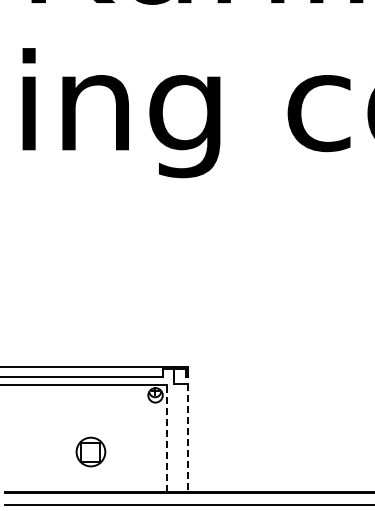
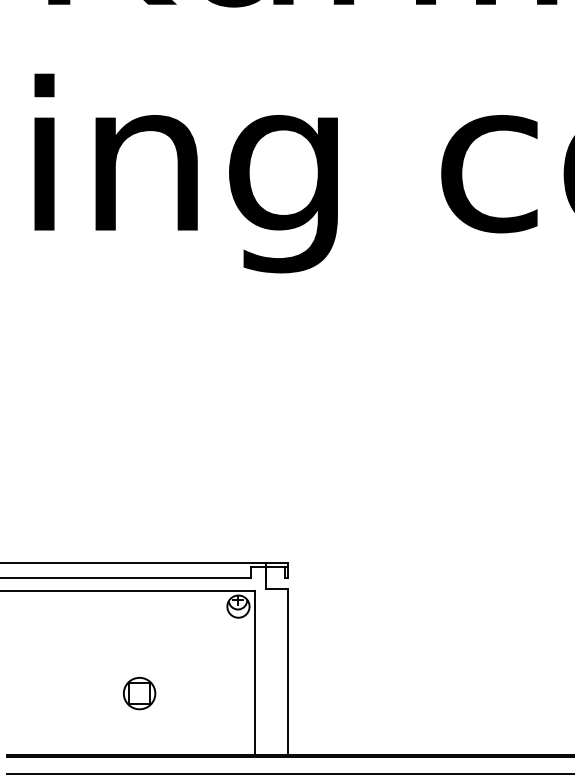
line: (166, 437) -> (255, 671), dashed -> solid
line: (188, 437) -> (289, 671), dashed -> solid
part: (91, 451) -> (140, 692), size x0.71

